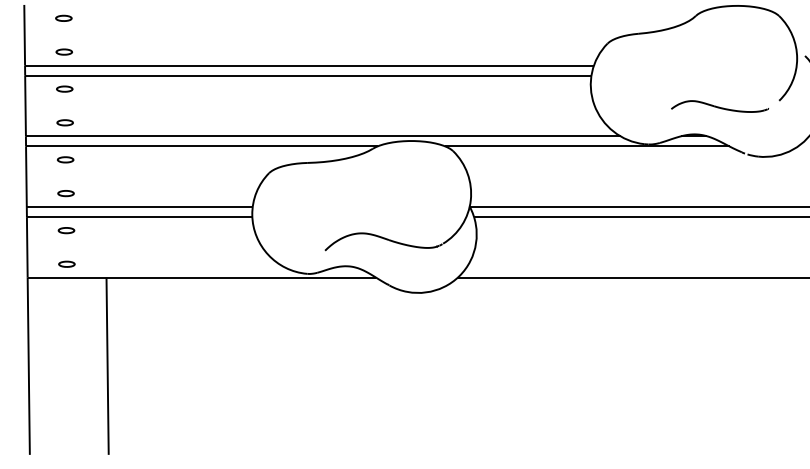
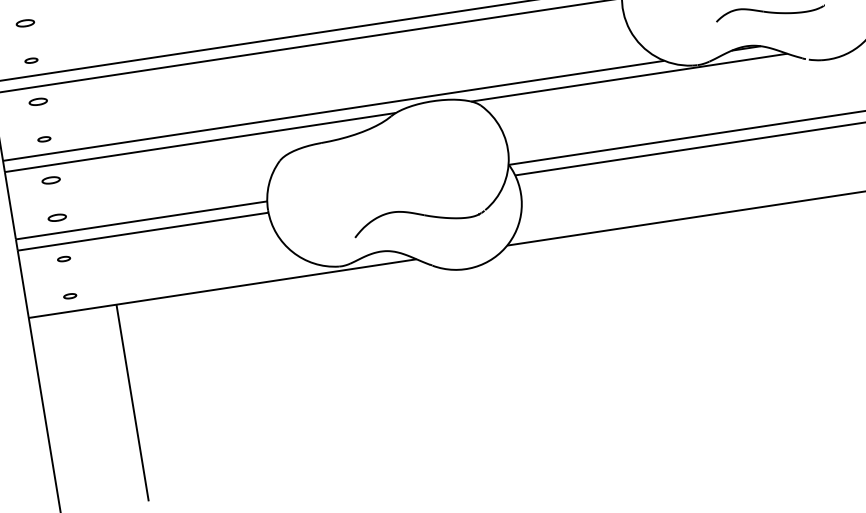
part: (63, 51) -> (30, 60), size x0.7
part: (64, 122) -> (43, 139), size x0.7
part: (66, 230) -> (64, 258), size x0.7
part: (66, 263) -> (69, 295), size x0.7

